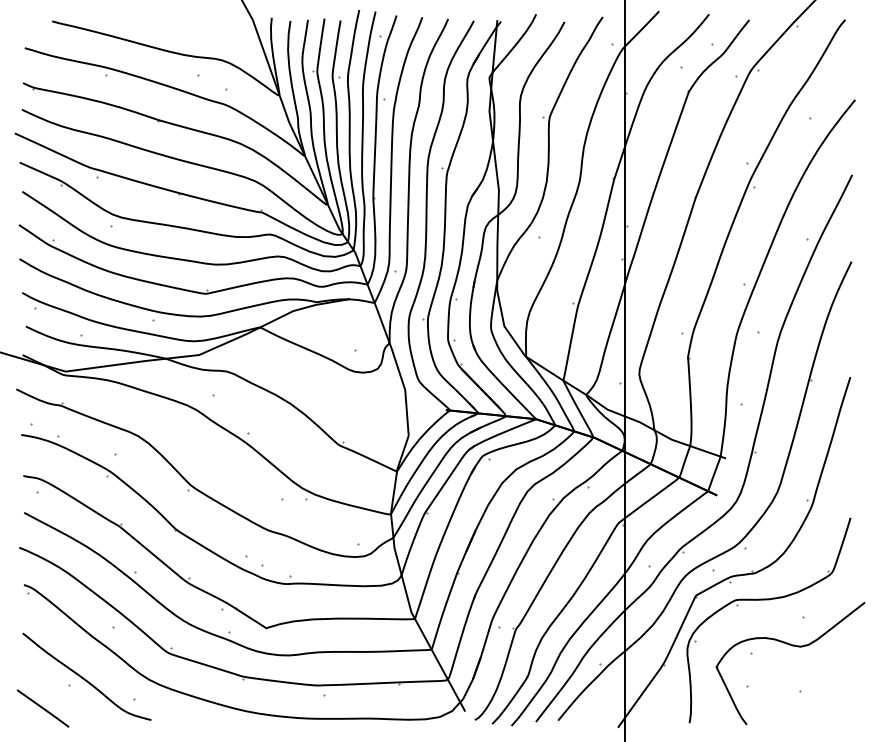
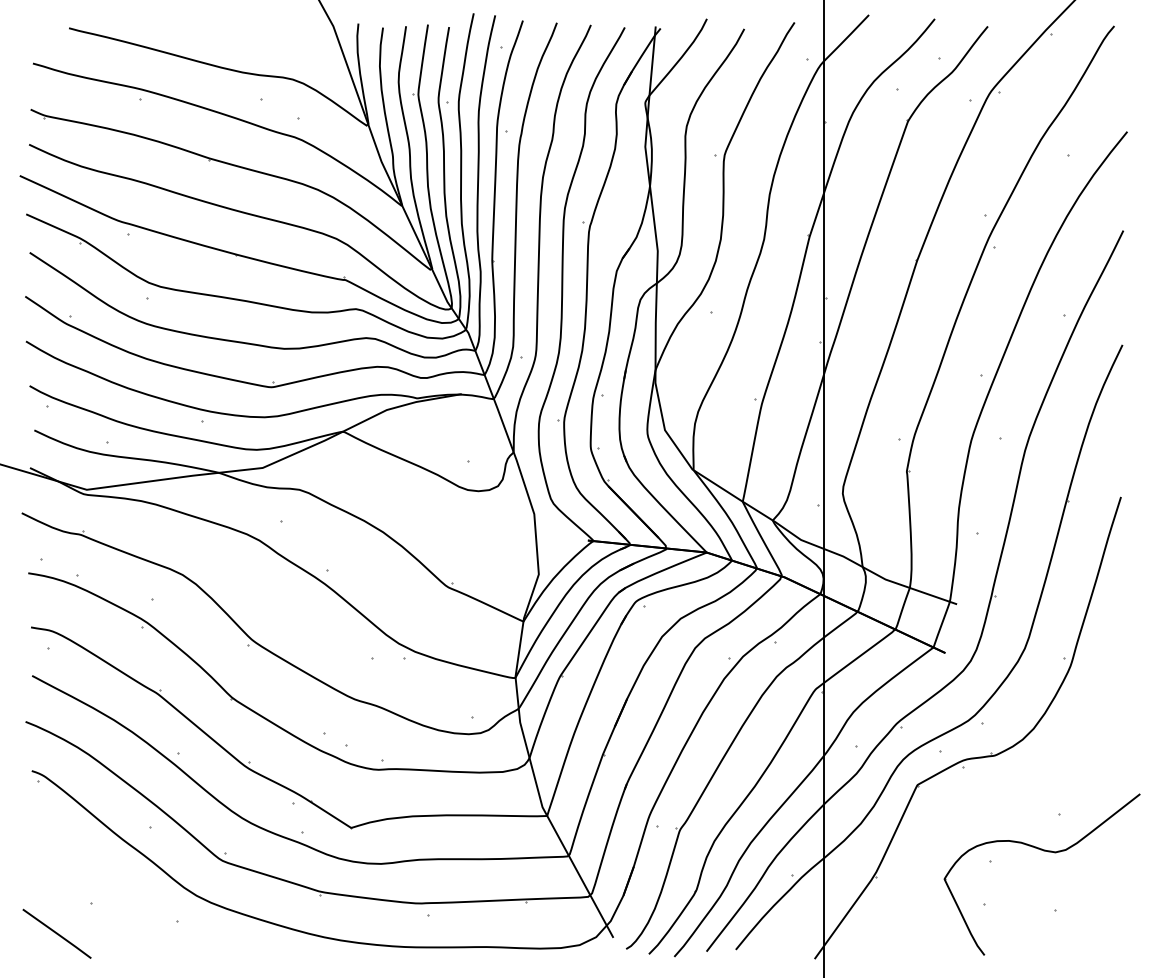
part: (763, 600) -> (1006, 791), removed
curve: (85, 678) -> (112, 894), removed

